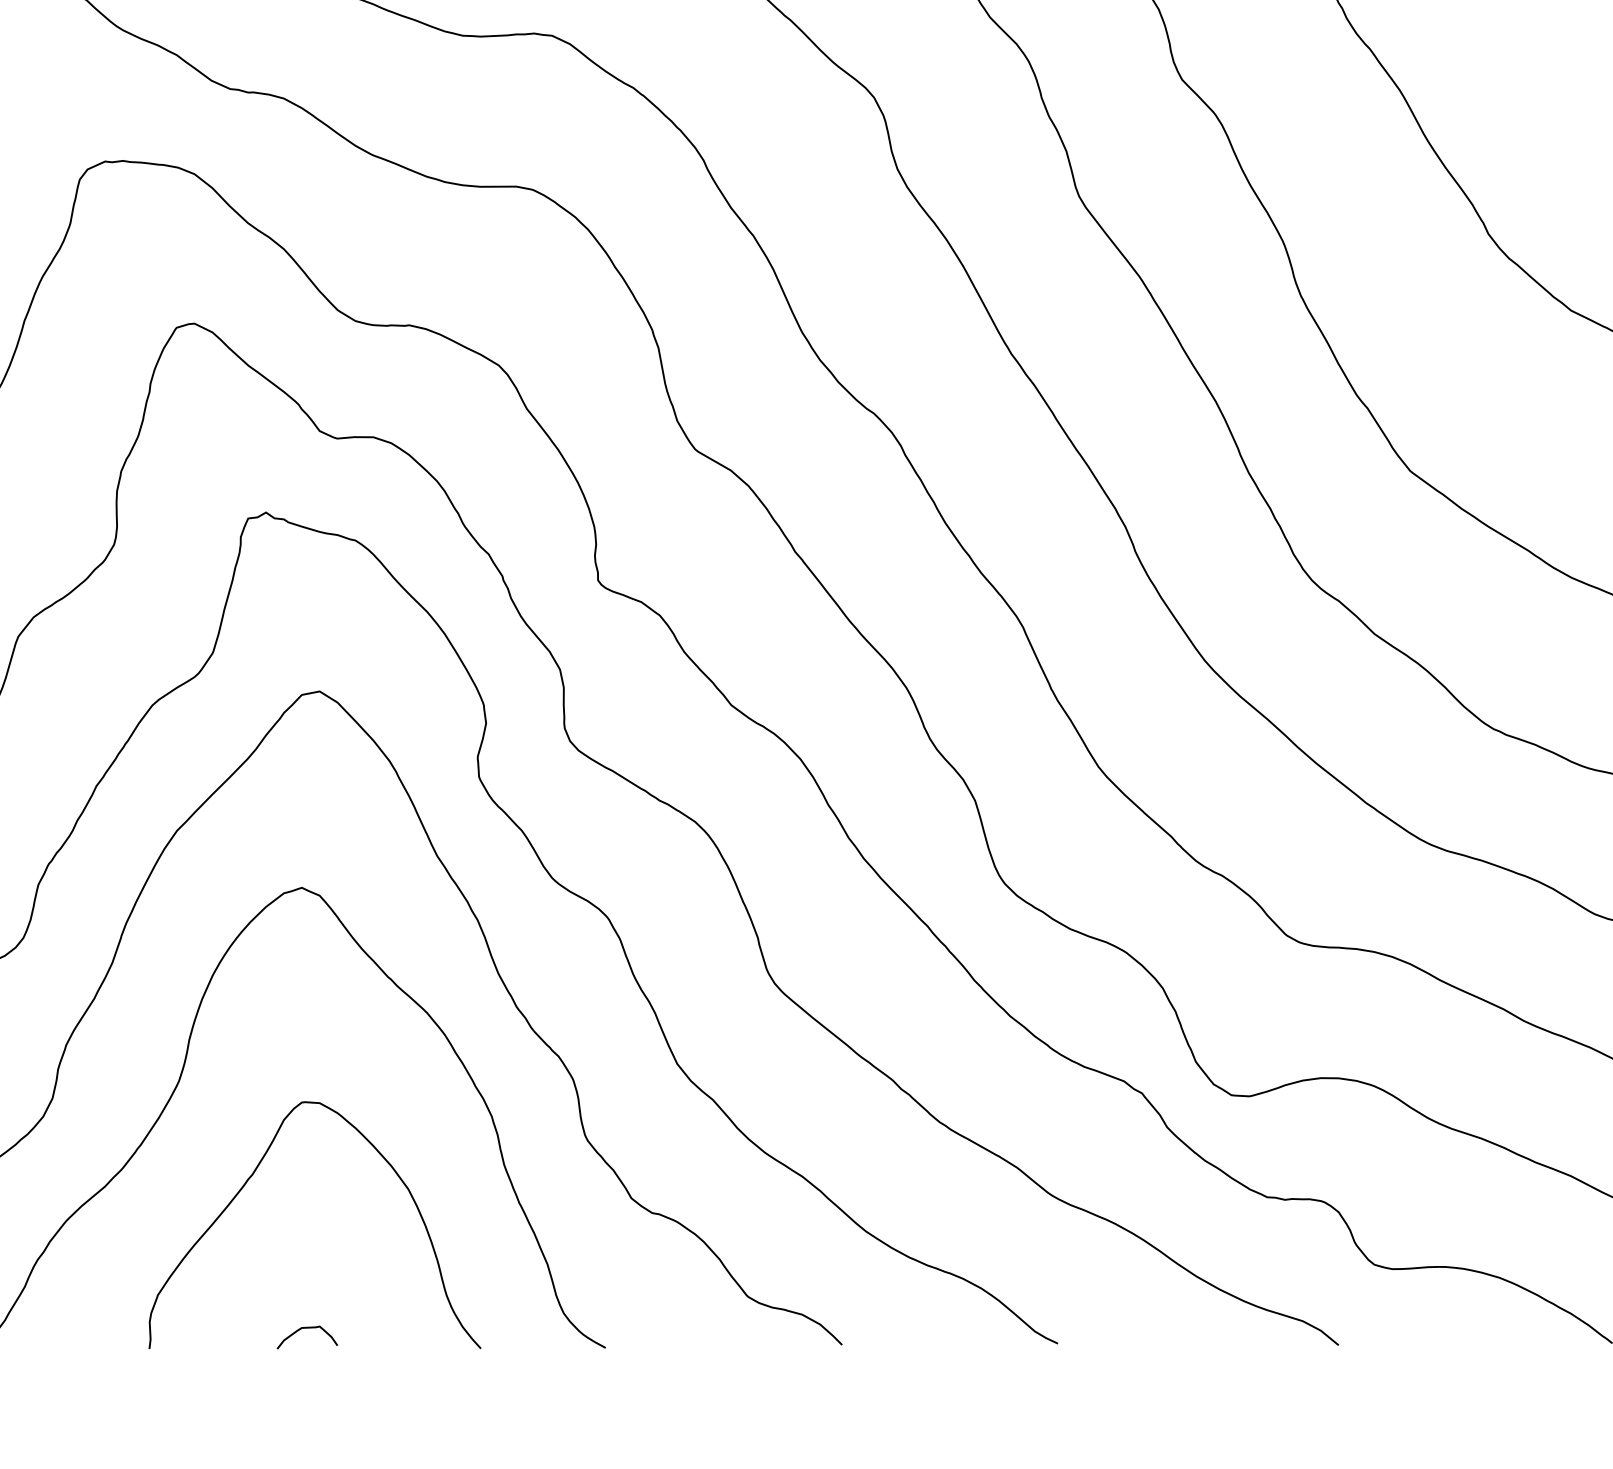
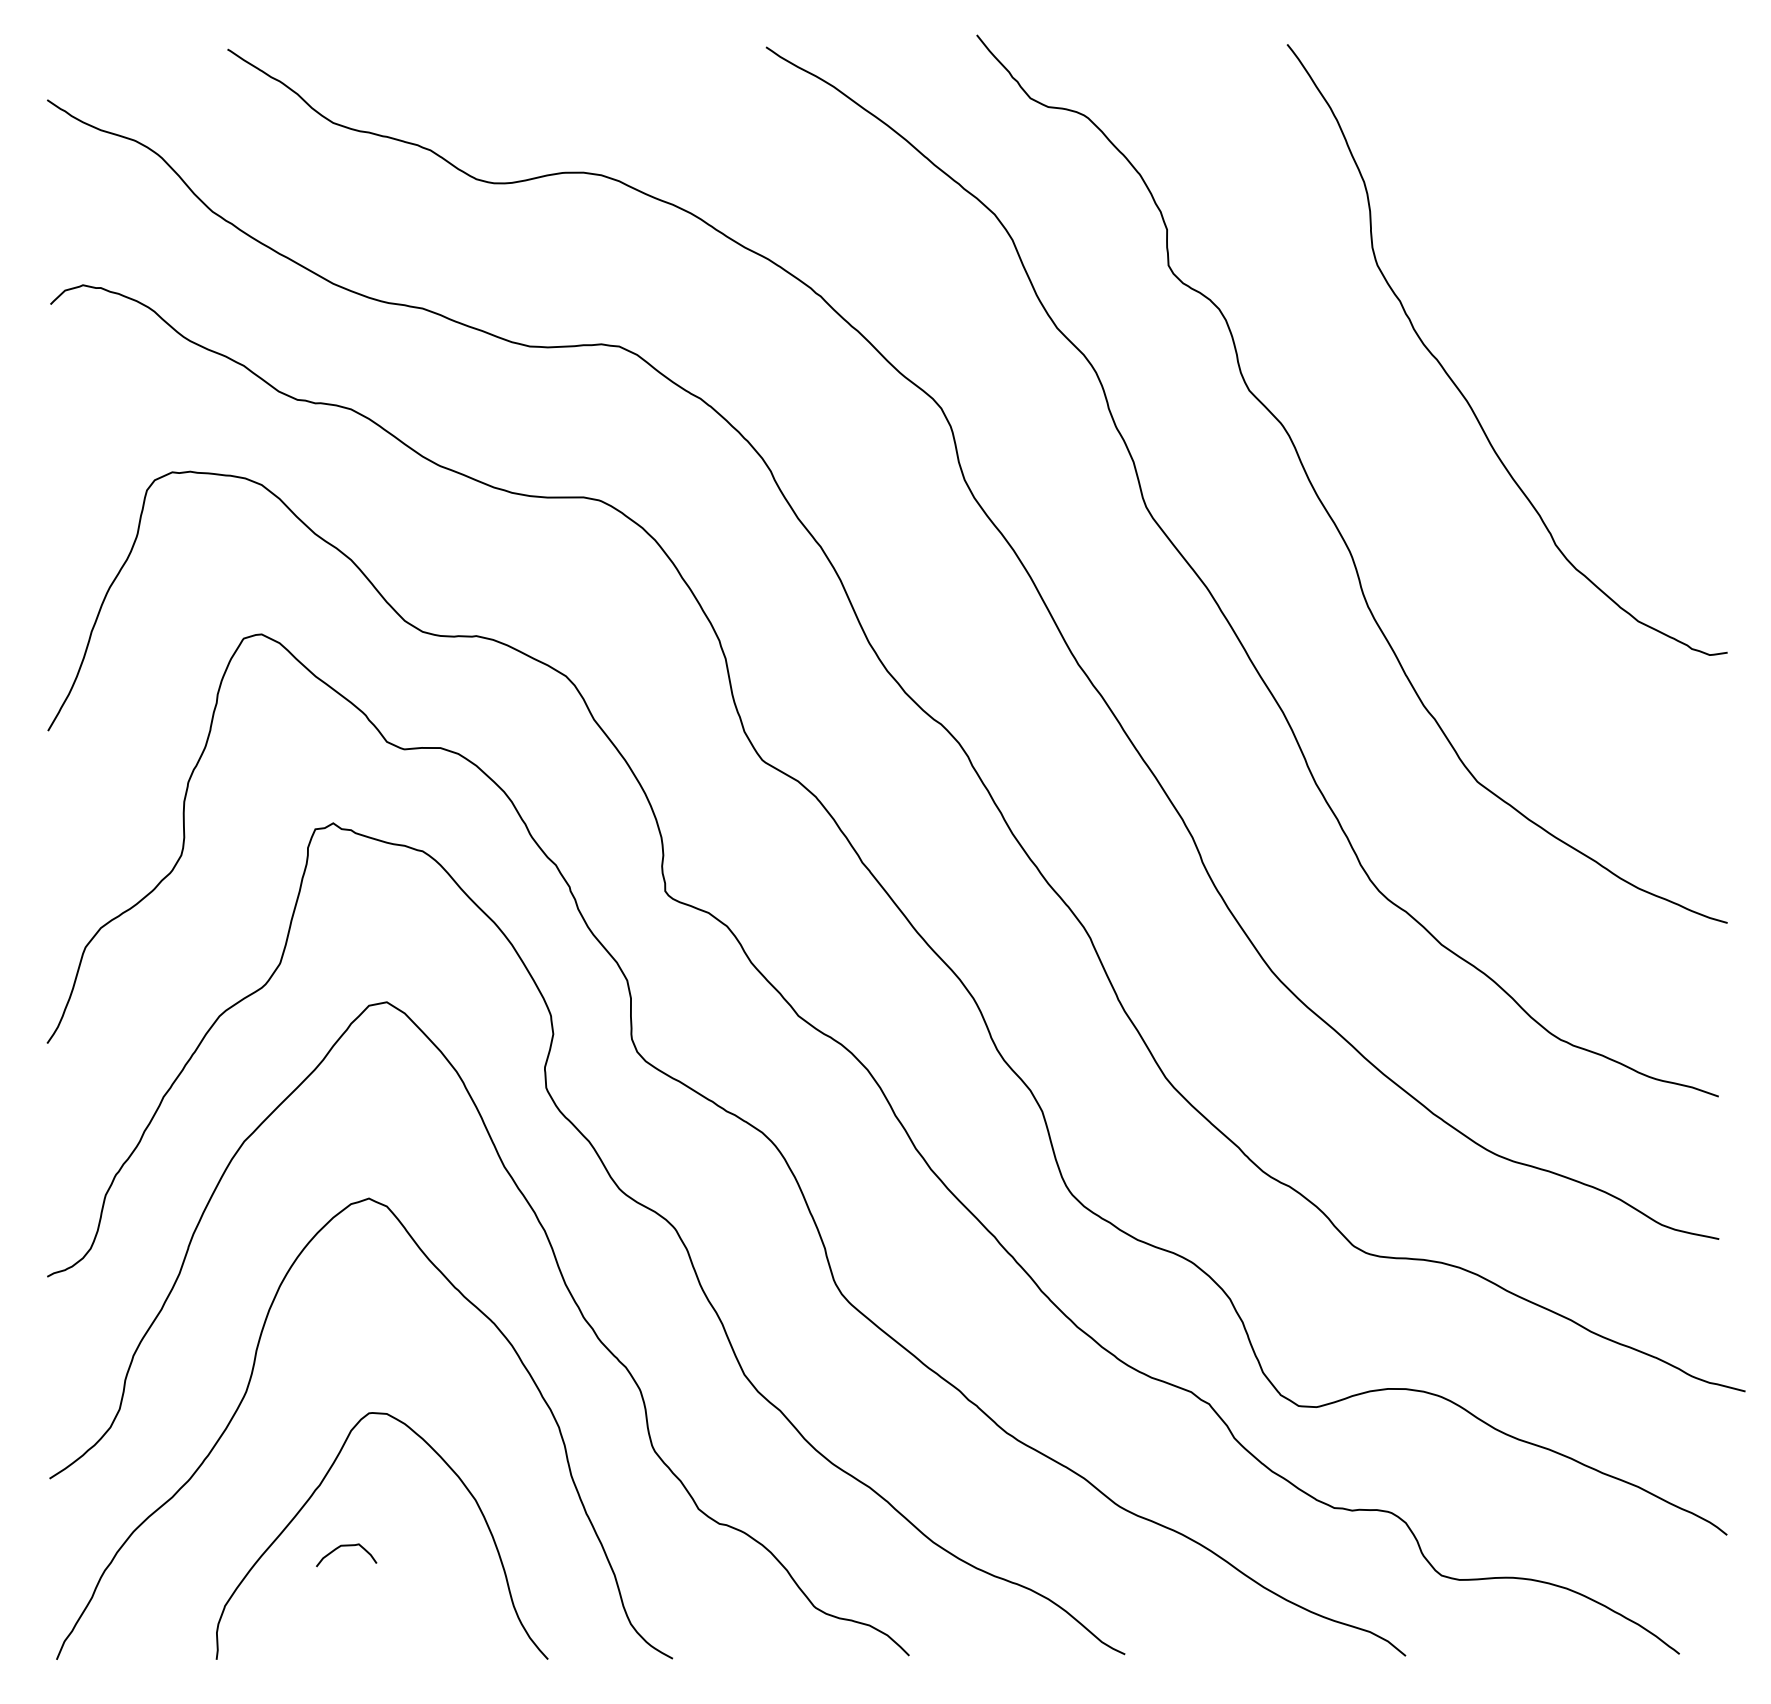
curve: (307, 1328) -> (346, 1546), moved

